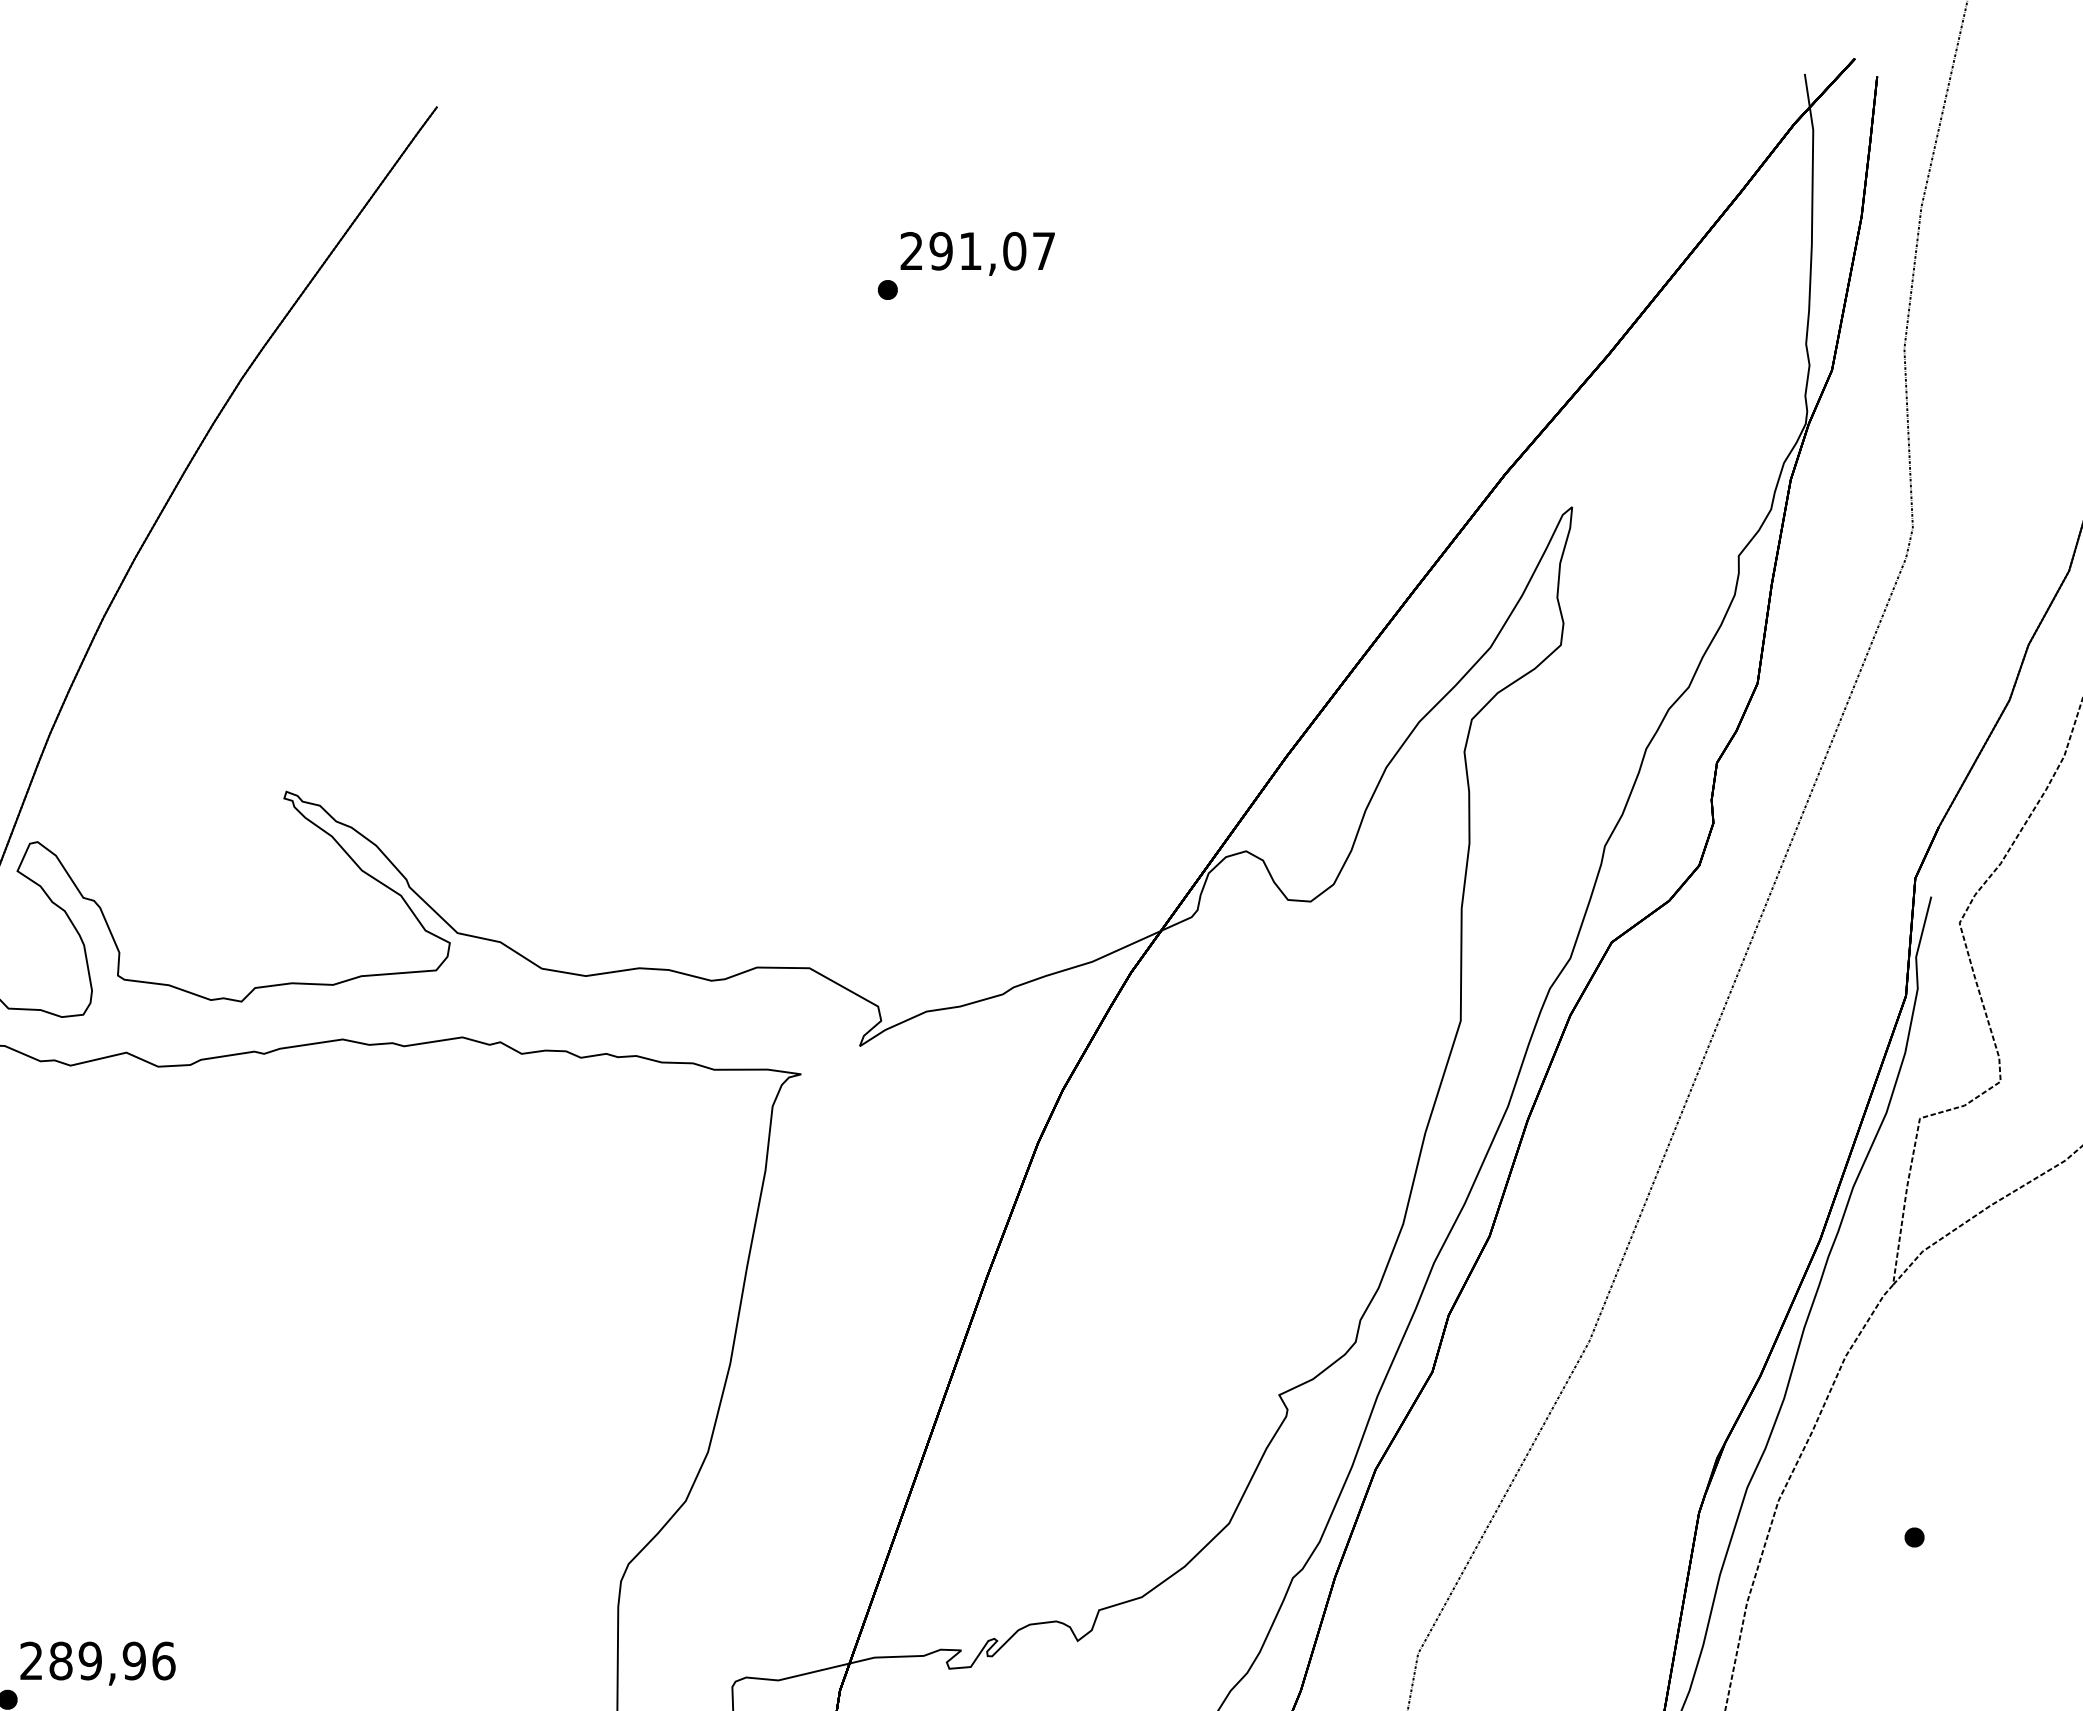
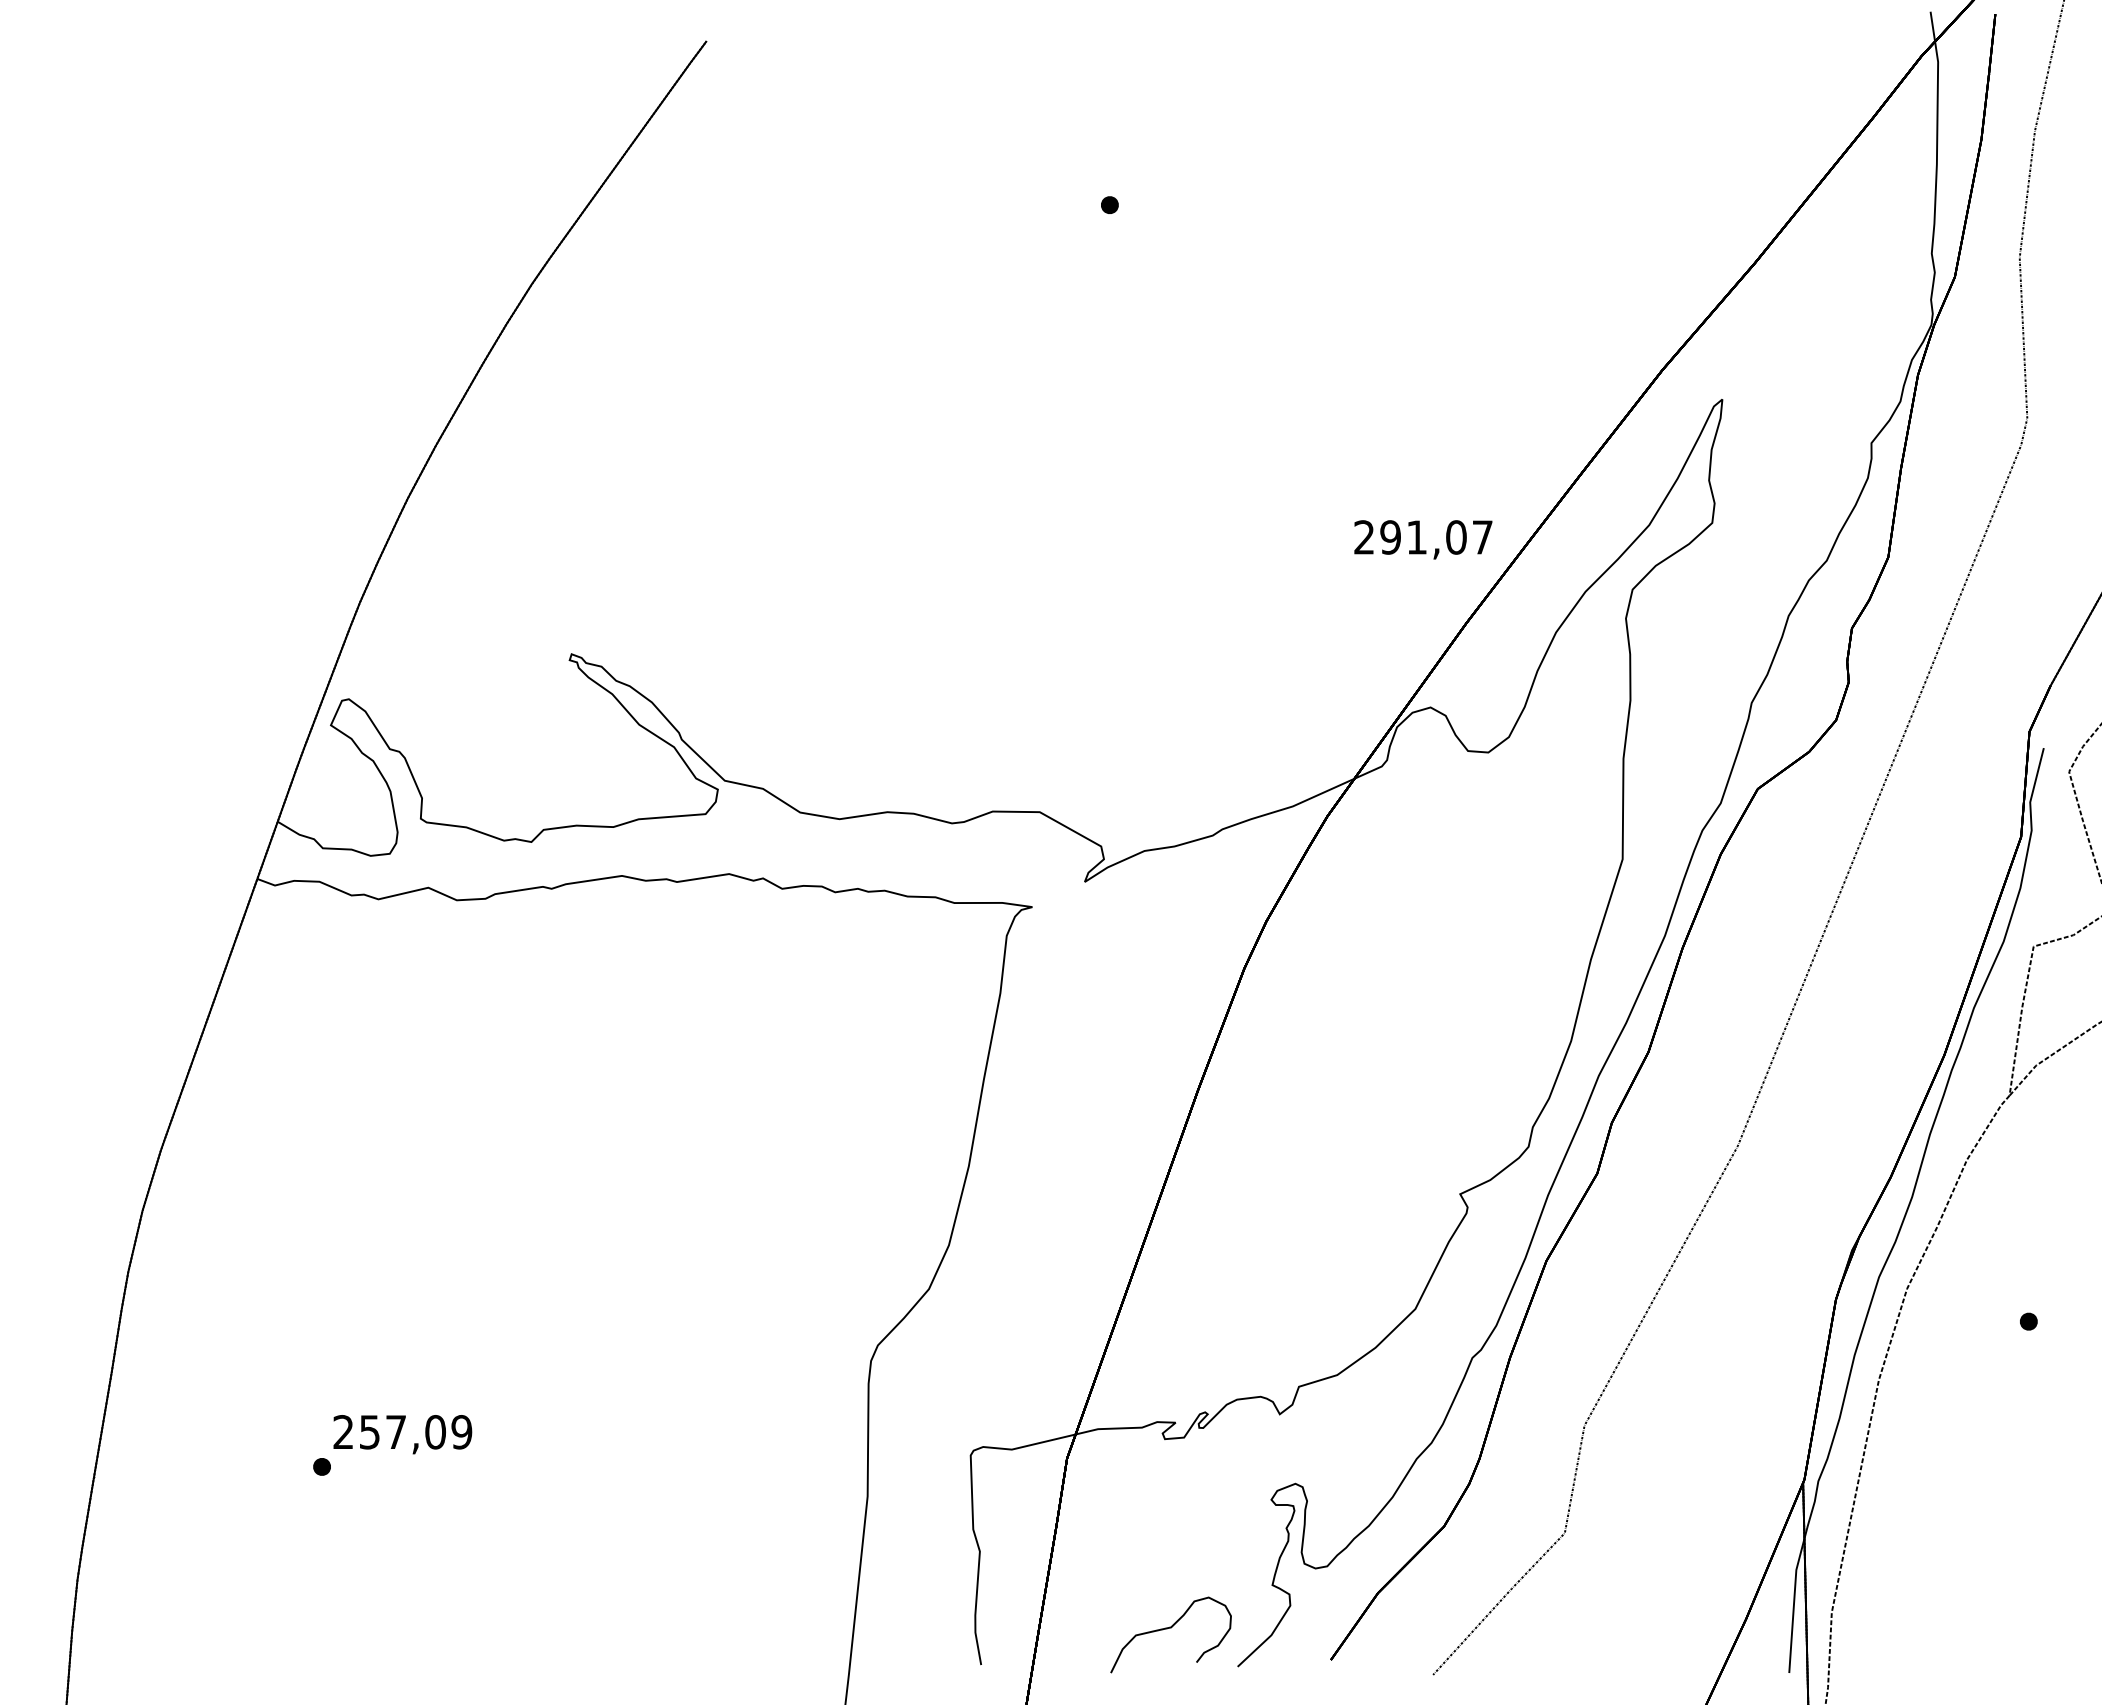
text: (977, 253) -> (1423, 539), moved
text: (112, 1661) -> (415, 1432), 289,96 -> 257,09

